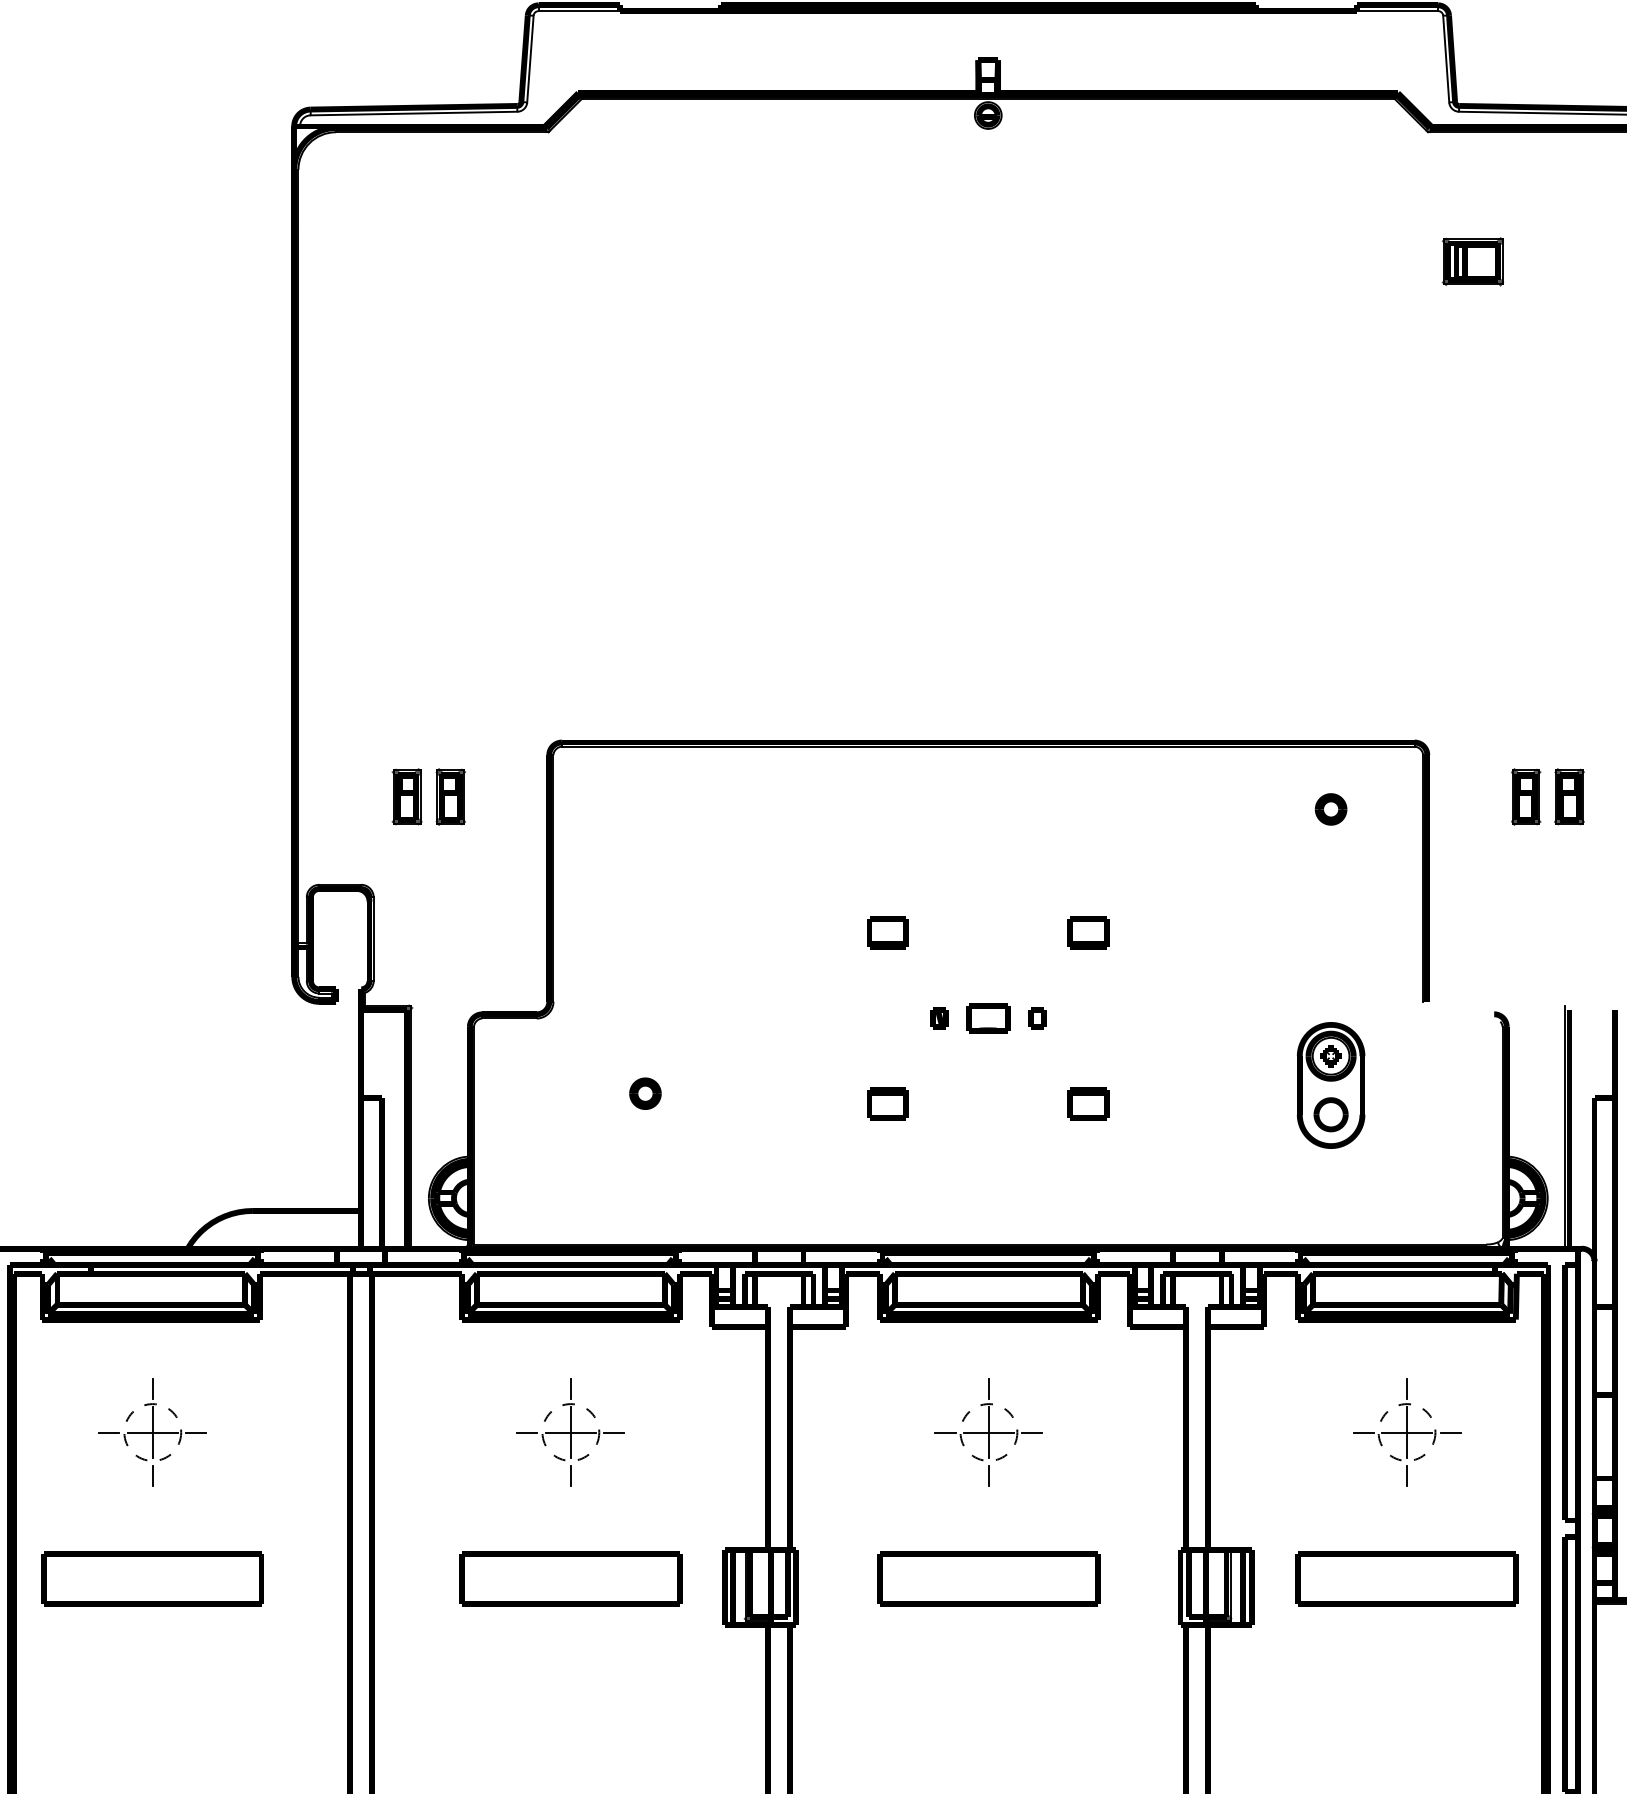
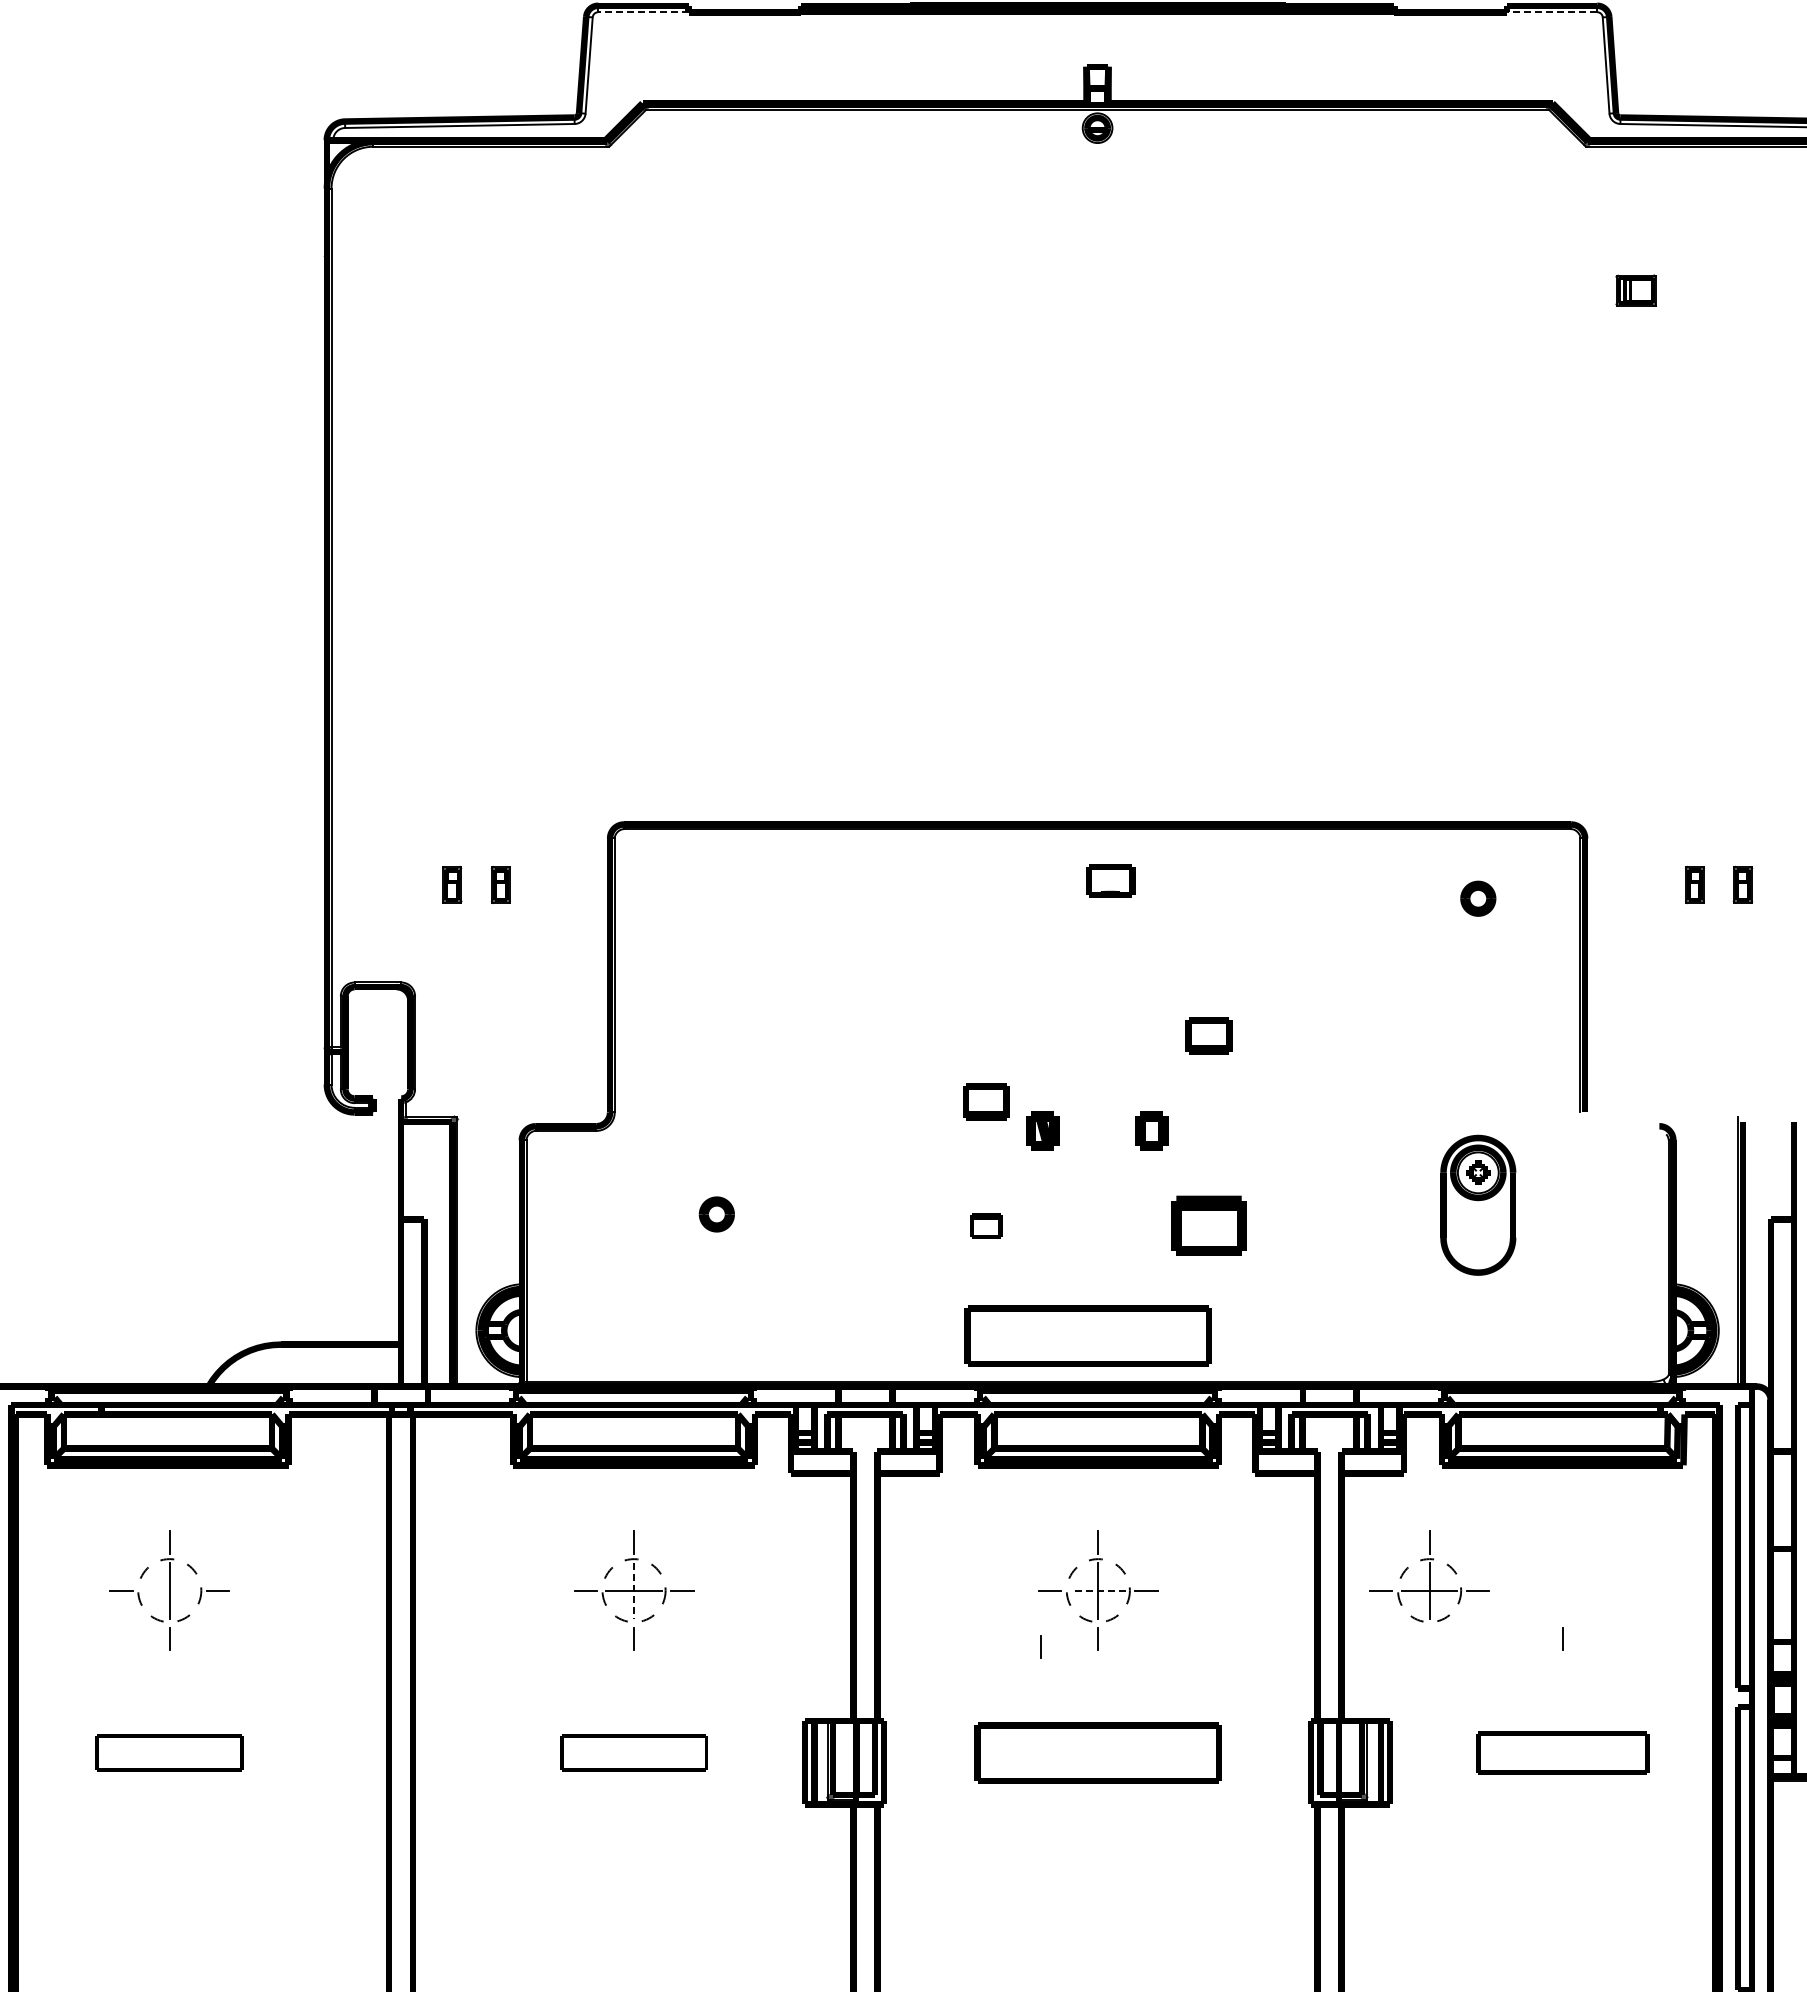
line: (579, 11) -> (643, 12), solid -> dashed
line: (1397, 11) -> (1551, 12), solid -> dashed
part: (1472, 261) -> (1635, 290), size x0.6
part: (407, 796) -> (452, 884), size x0.6
part: (450, 796) -> (500, 884), size x0.6
part: (1525, 796) -> (1694, 884), size x0.6
part: (1569, 796) -> (1742, 884), size x0.6
part: (888, 932) -> (986, 1101), moved
part: (939, 1018) -> (1043, 1130), size x1.6
part: (988, 1018) -> (1110, 880), moved
part: (1037, 1018) -> (1152, 1130), size x1.6
part: (888, 1103) -> (986, 1225), size x0.7
part: (1088, 1103) -> (1208, 1225), size x1.6
part: (1330, 1114) -> (1477, 1237), removed
part: (979, 1202) -> (1087, 1335), added
part: (1406, 1419) -> (1429, 1576), moved
line: (152, 1432) -> (169, 1590), removed
line: (571, 1432) -> (634, 1590), solid -> dashed
line: (989, 1432) -> (1098, 1590), solid -> dashed
line: (936, 1482) -> (1040, 1646), added
part: (152, 1578) -> (169, 1752), size x0.6
part: (570, 1578) -> (633, 1752), size x0.6
part: (1406, 1578) -> (1562, 1752), size x0.7

